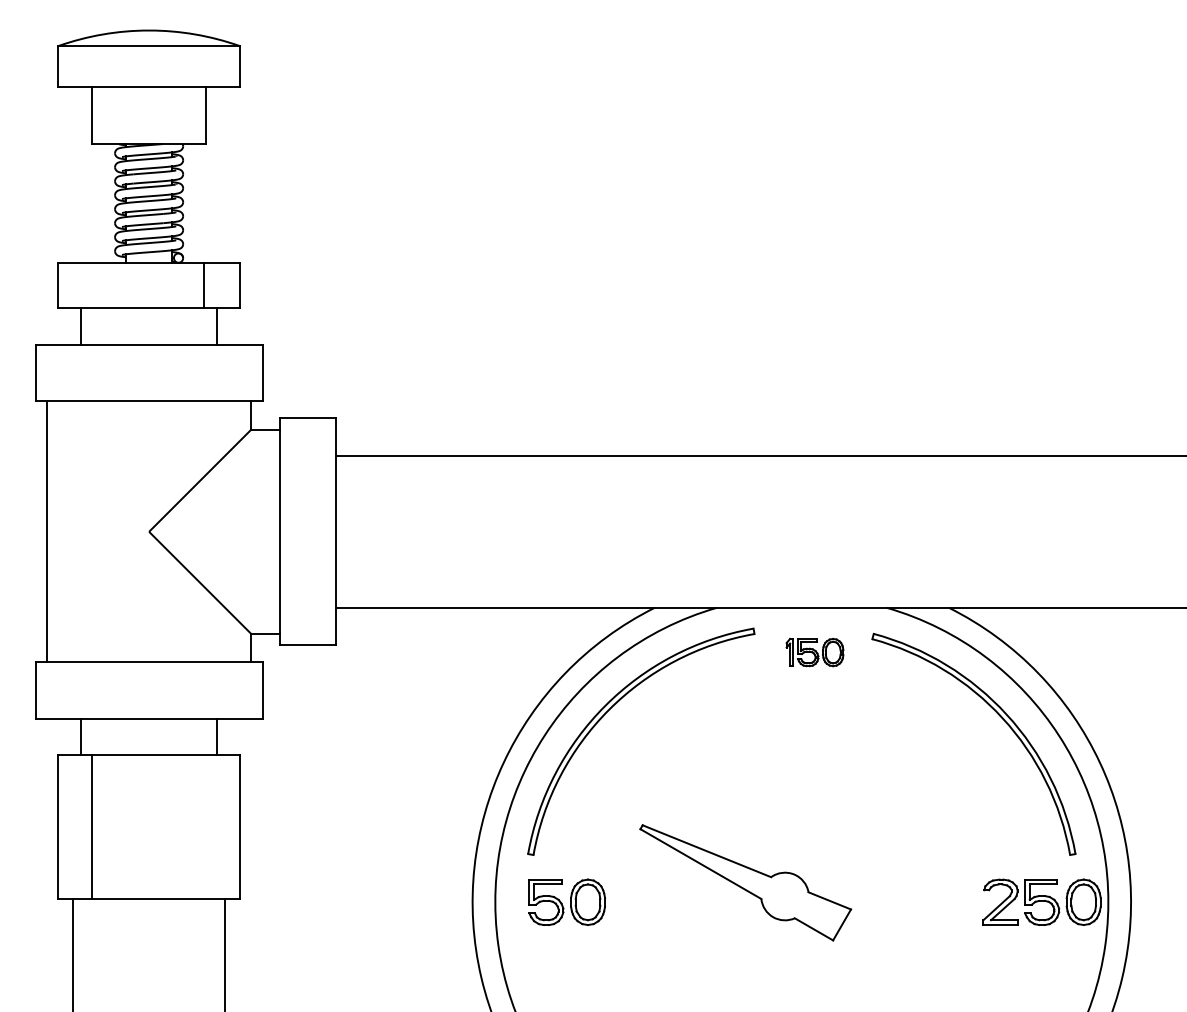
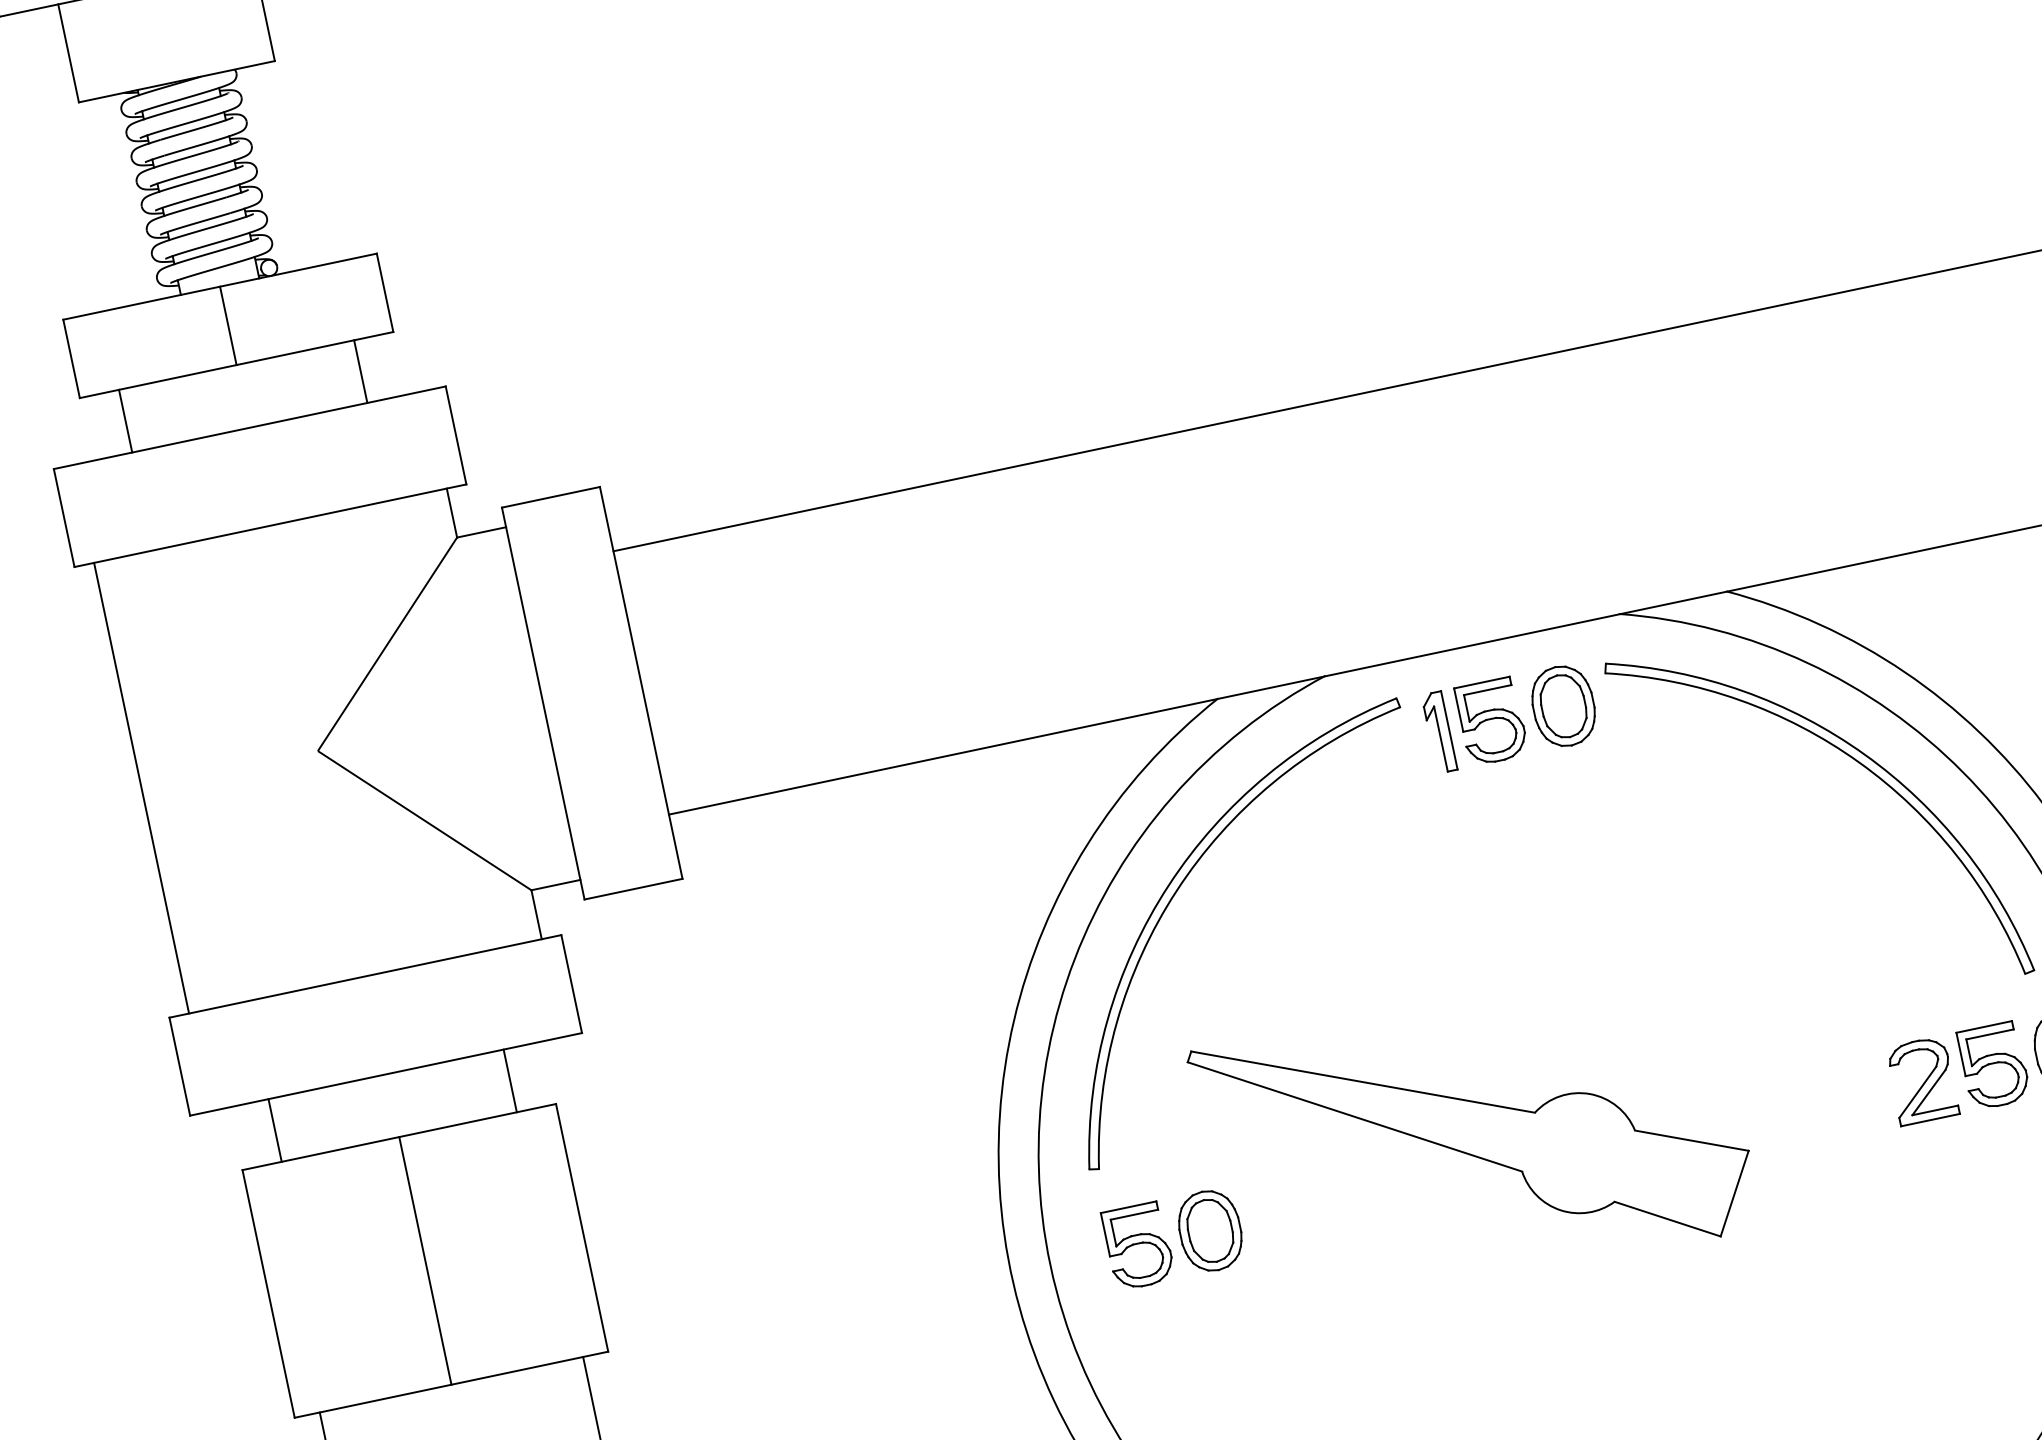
line: (204, 285) -> (228, 325), moved
part: (814, 652) -> (1510, 717), size x1.67
line: (92, 826) -> (425, 1259), moved
part: (745, 882) -> (1474, 1139), size x1.43

